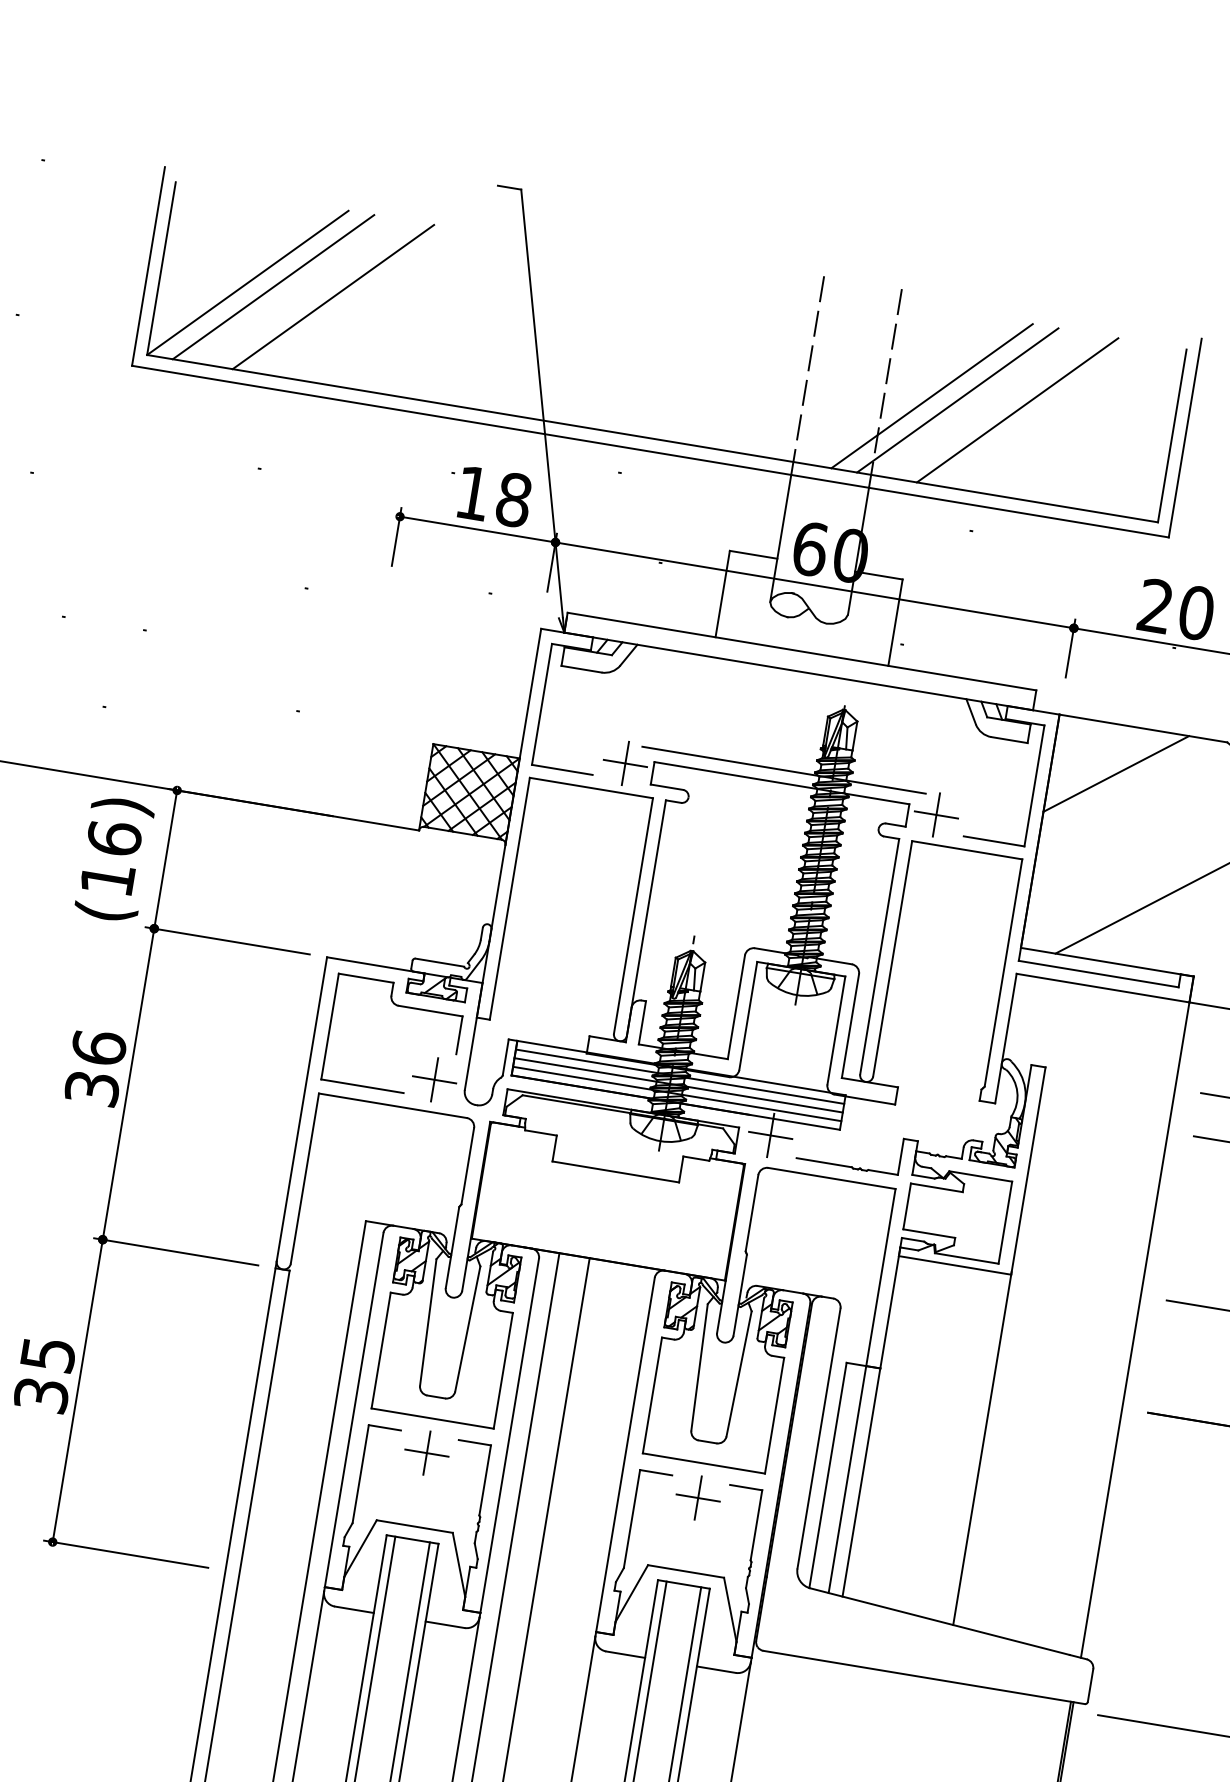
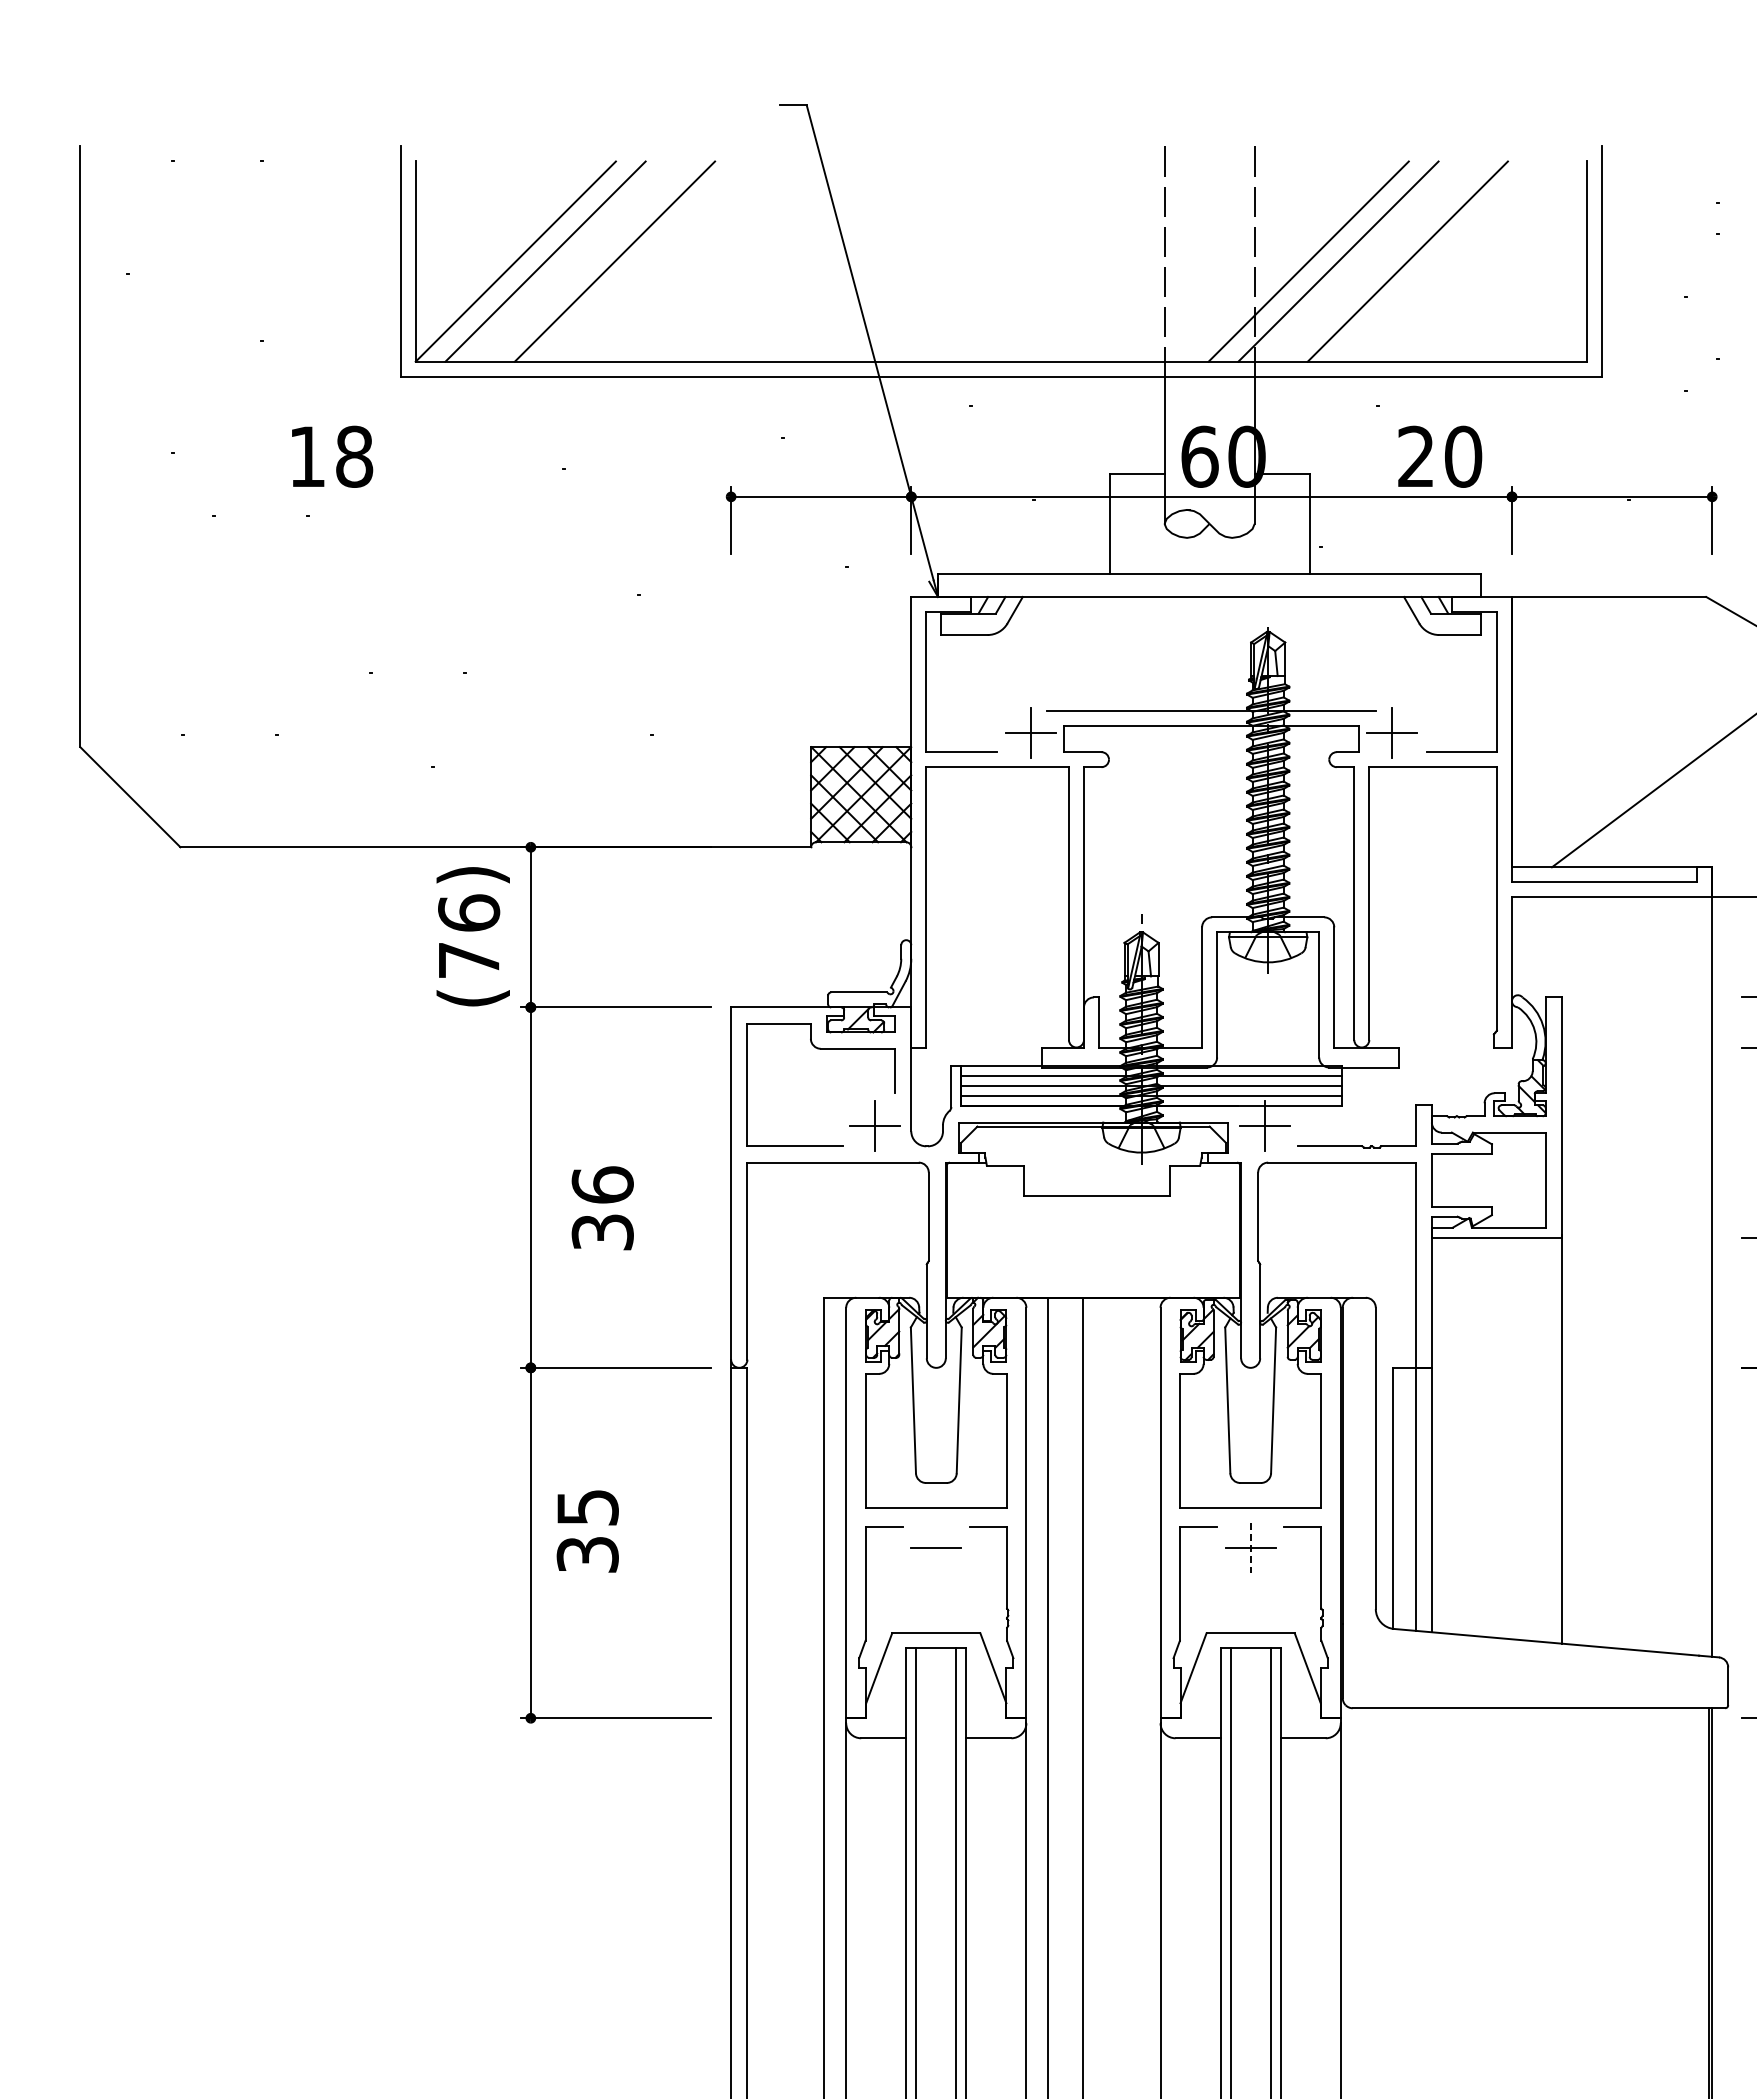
text: (495, 496) -> (332, 456), moved
text: (1176, 609) -> (1440, 456), moved
line: (1115, 774) -> (1586, 653), removed
text: (108, 879) -> (469, 960), (16) -> (76)
text: (95, 1067) -> (602, 1208), moved
text: (44, 1375) -> (587, 1531), moved
line: (427, 1453) -> (936, 1548), removed
line: (698, 1498) -> (1250, 1548), solid -> dashed

